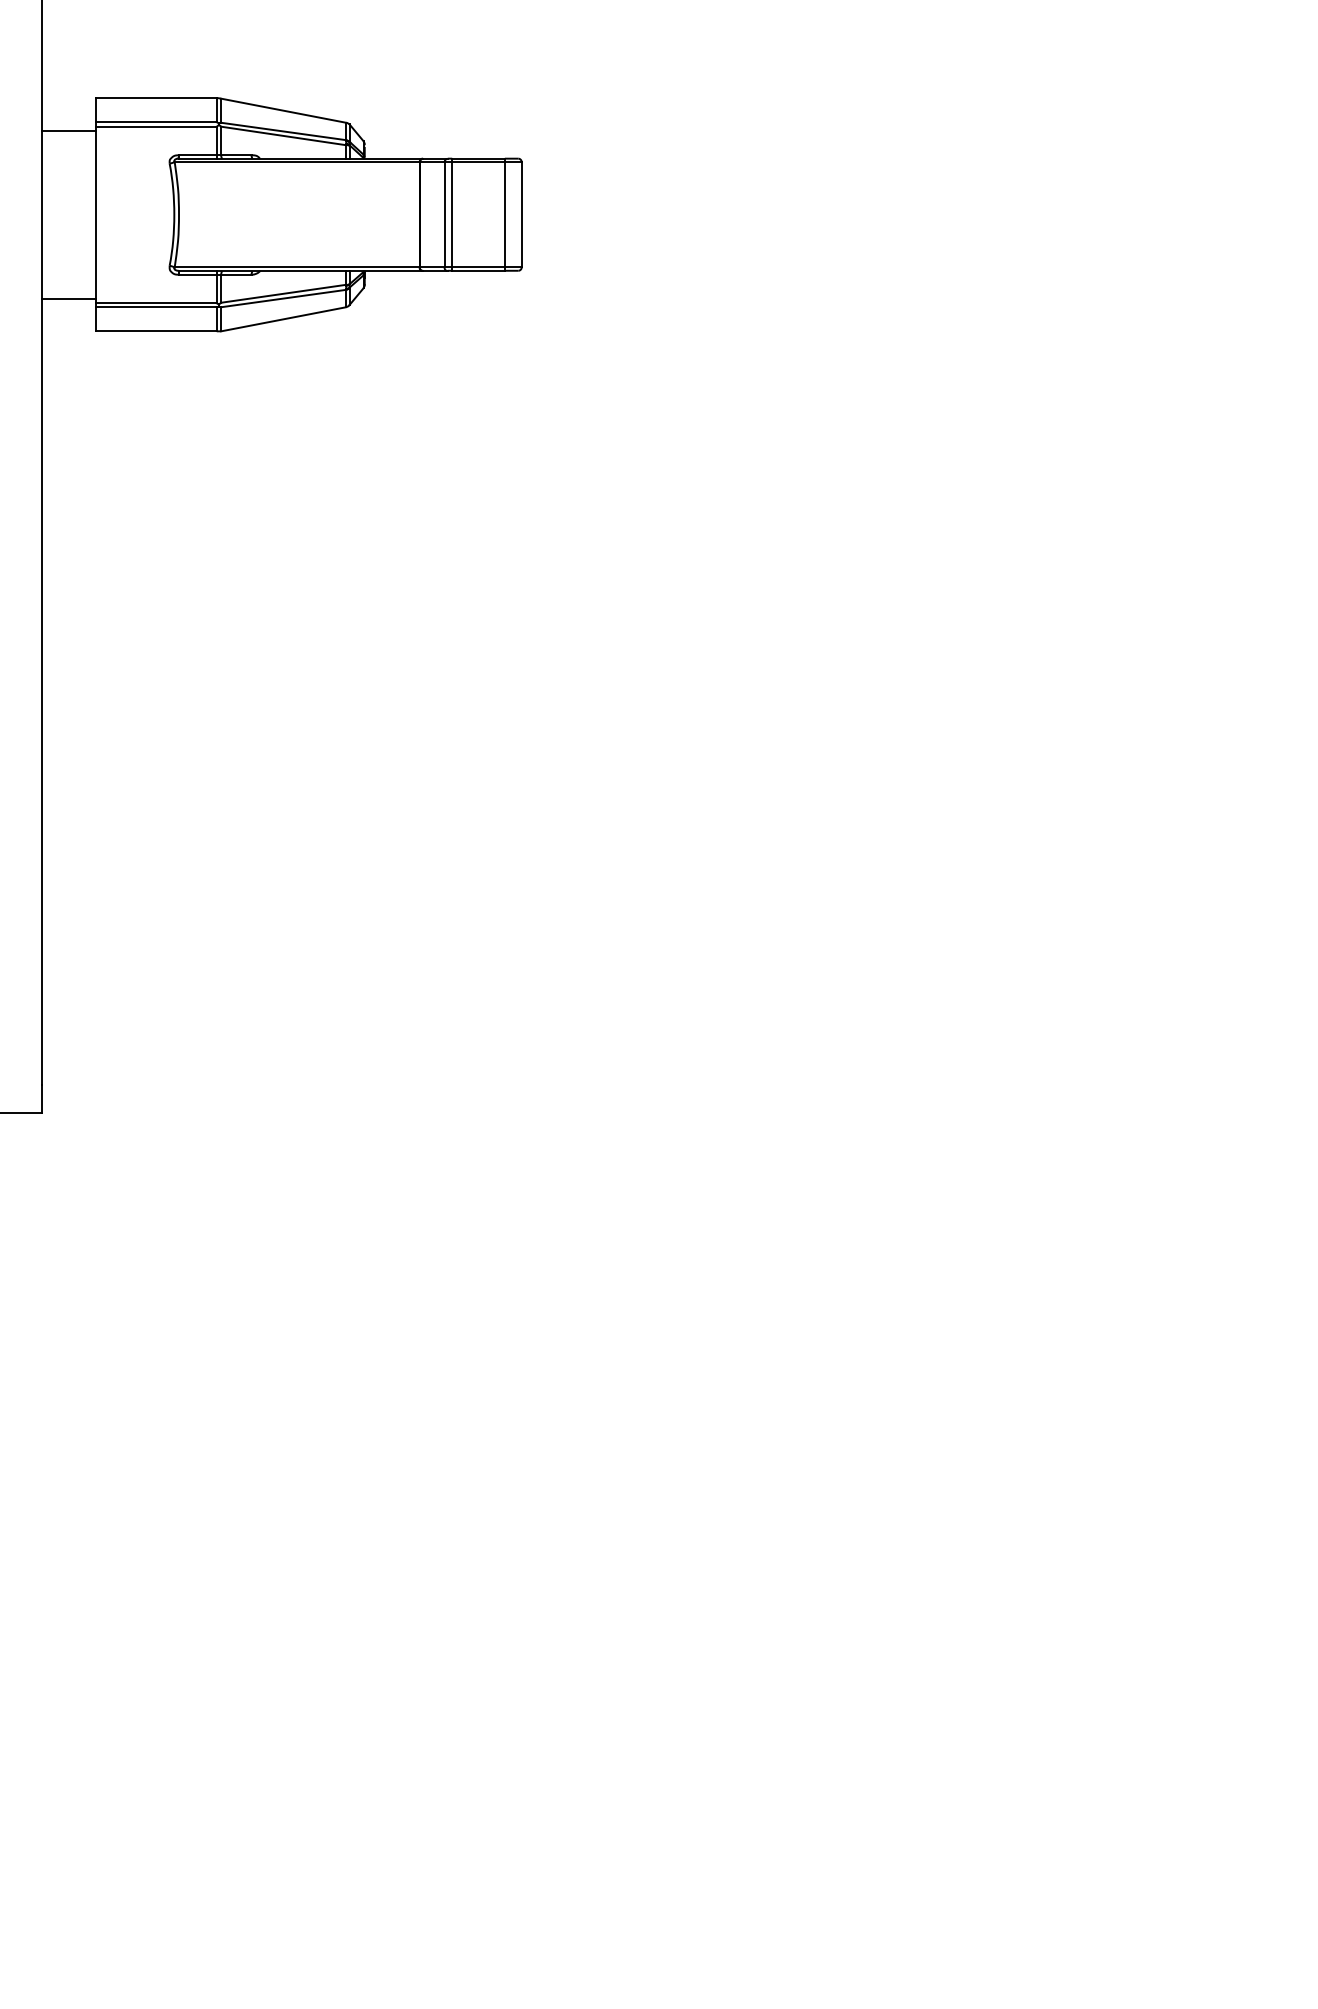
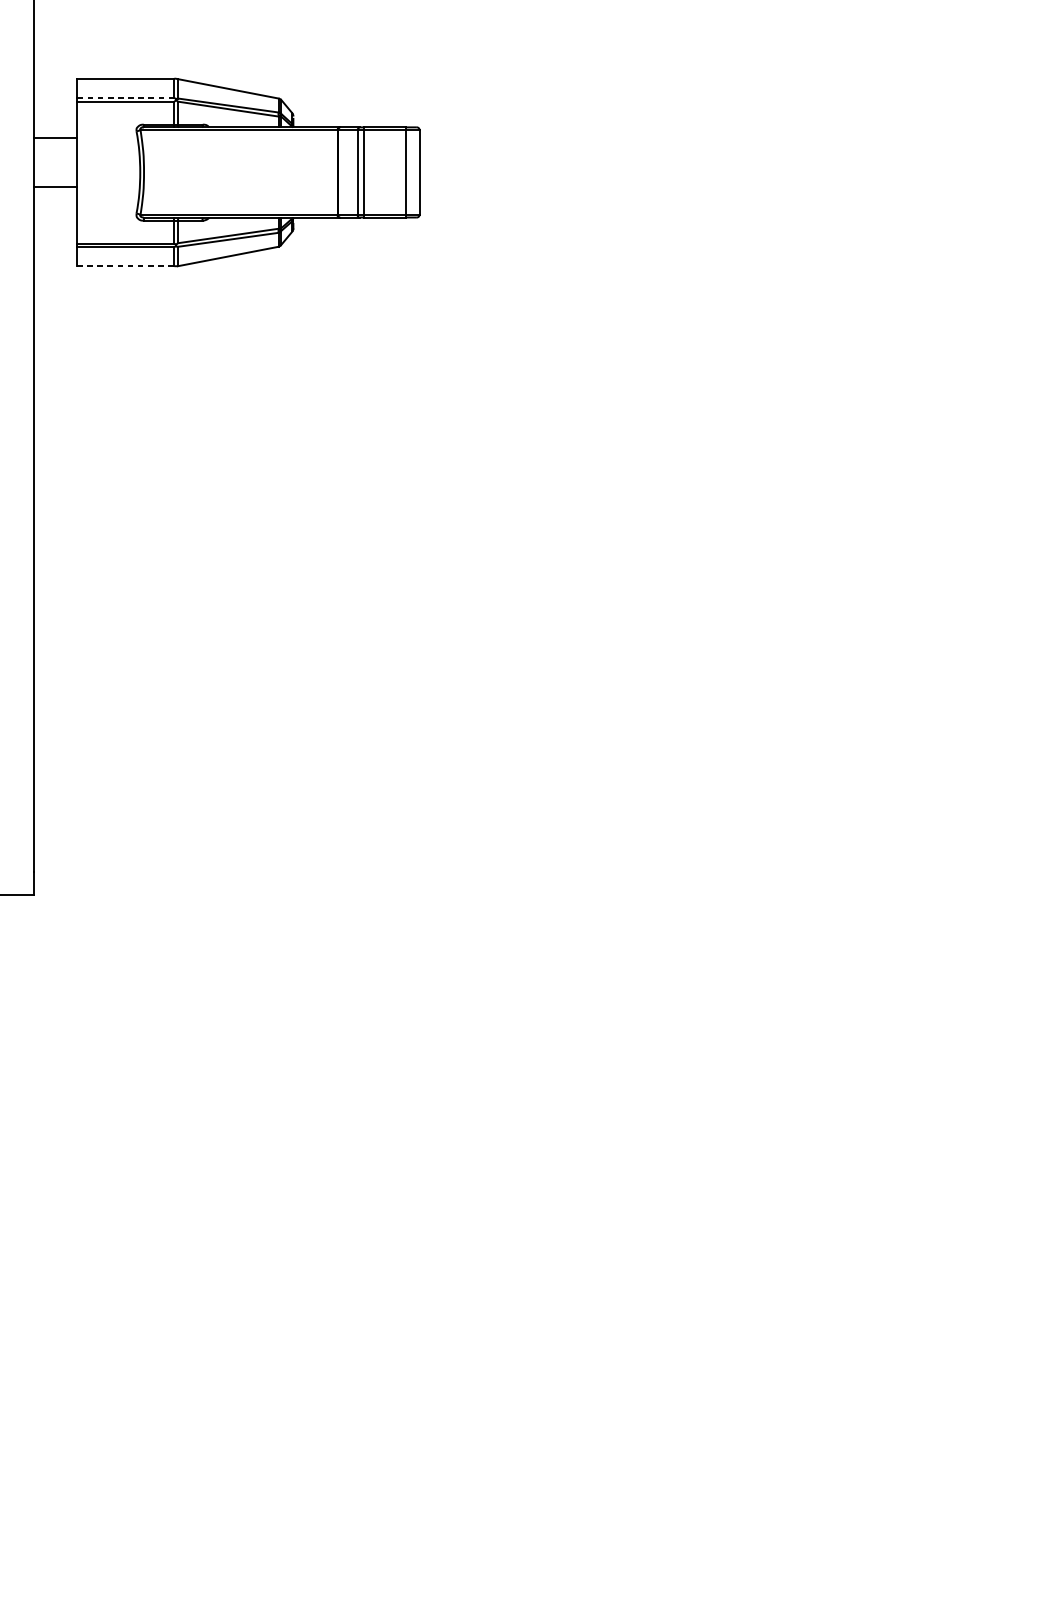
line: (156, 122) -> (125, 98), solid -> dashed
line: (68, 130) -> (55, 137), moved
line: (68, 298) -> (55, 186), moved
line: (156, 331) -> (125, 266), solid -> dashed

